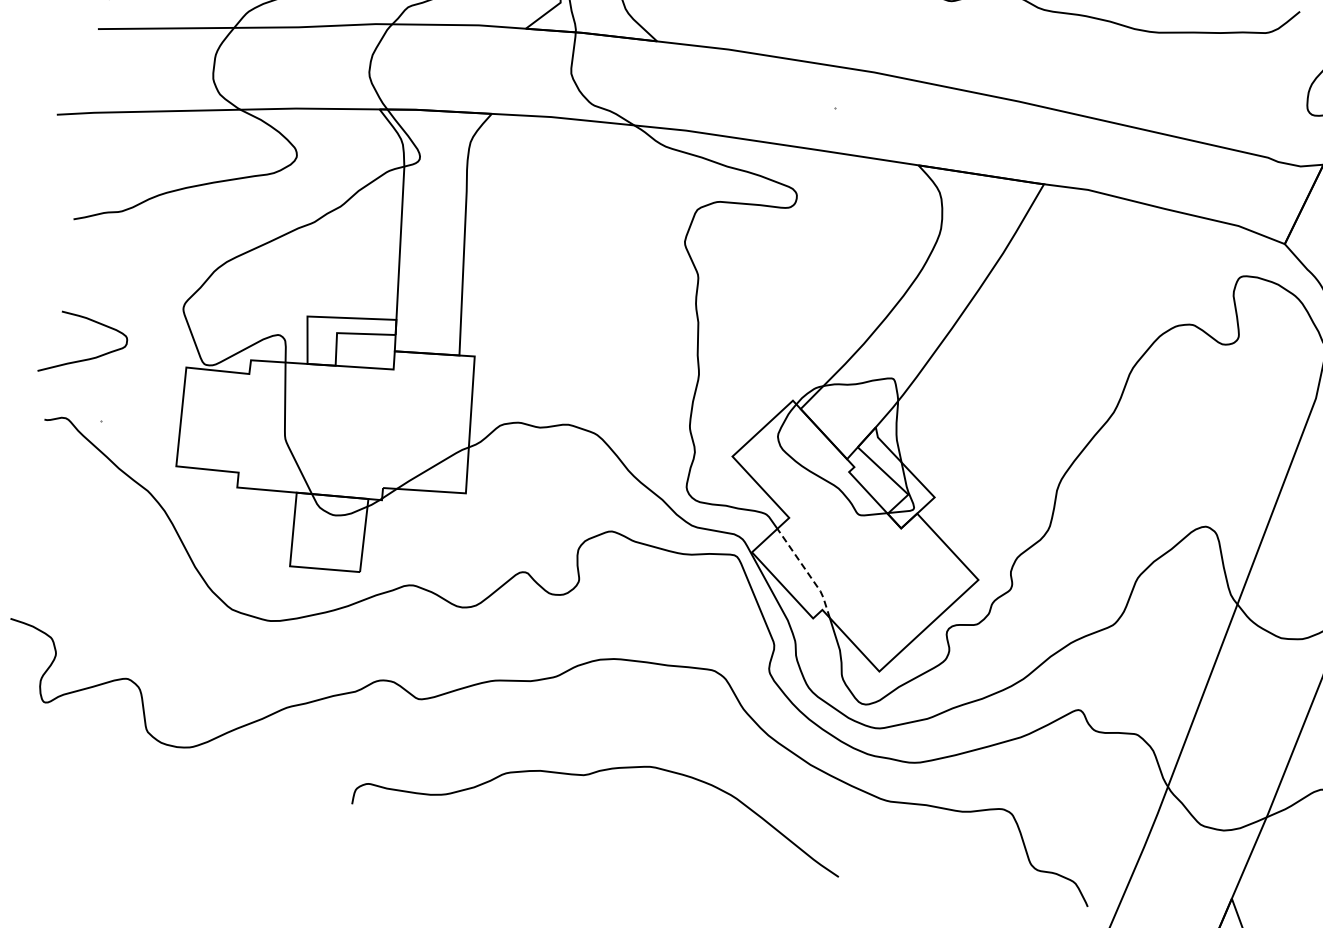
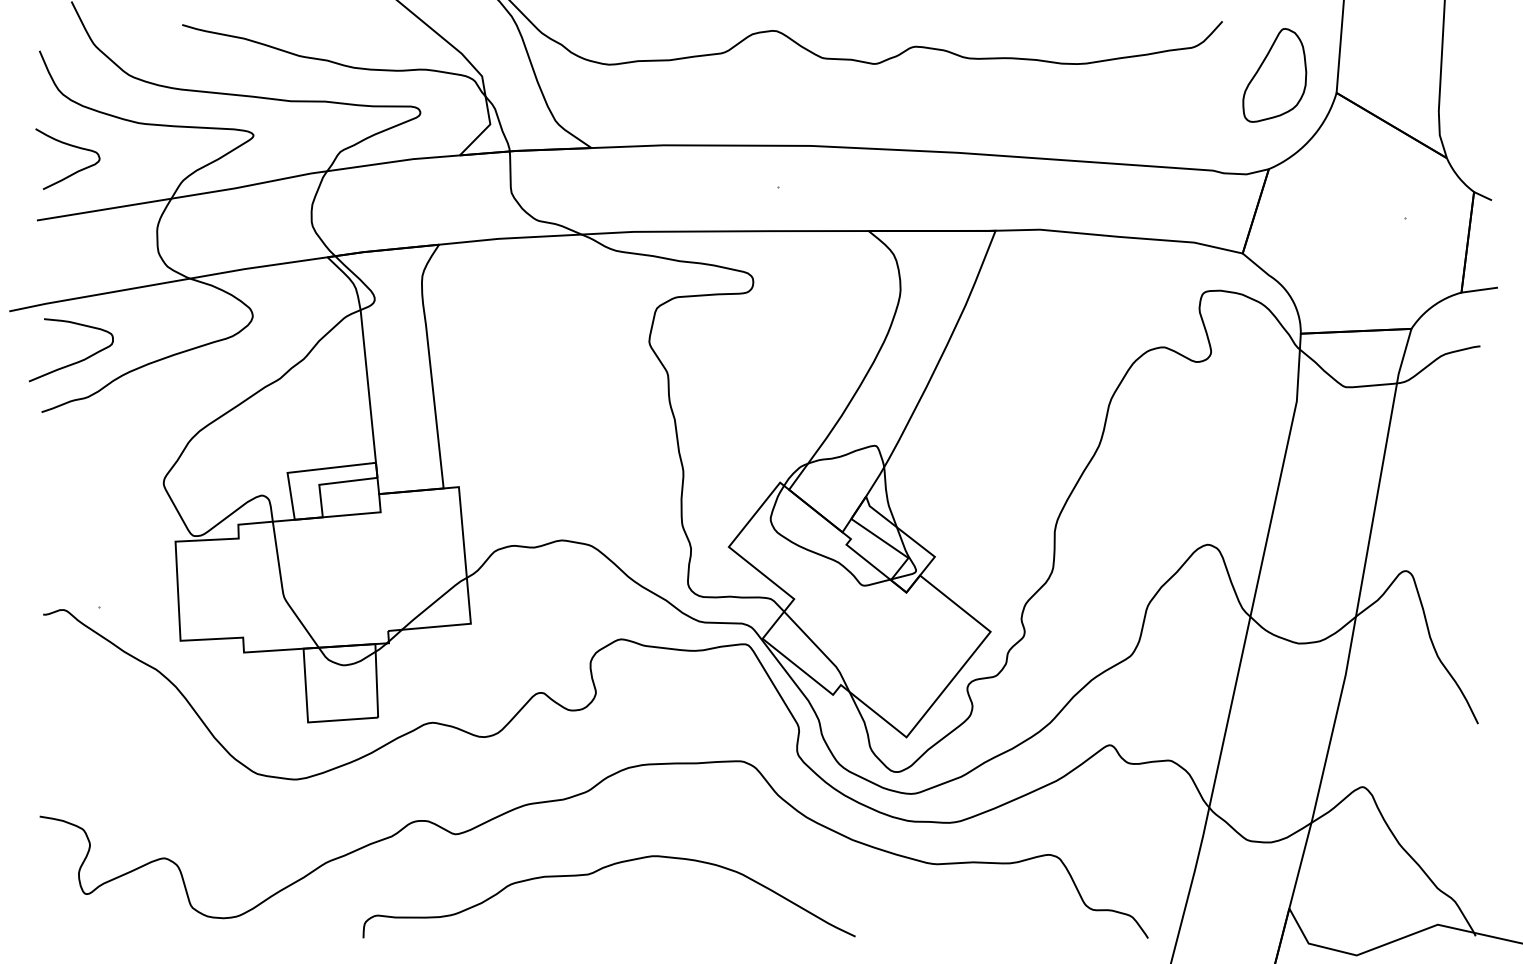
curve: (87, 358) -> (76, 361), moved
line: (807, 572) -> (820, 650), dashed -> solid
curve: (592, 774) -> (596, 872), moved

